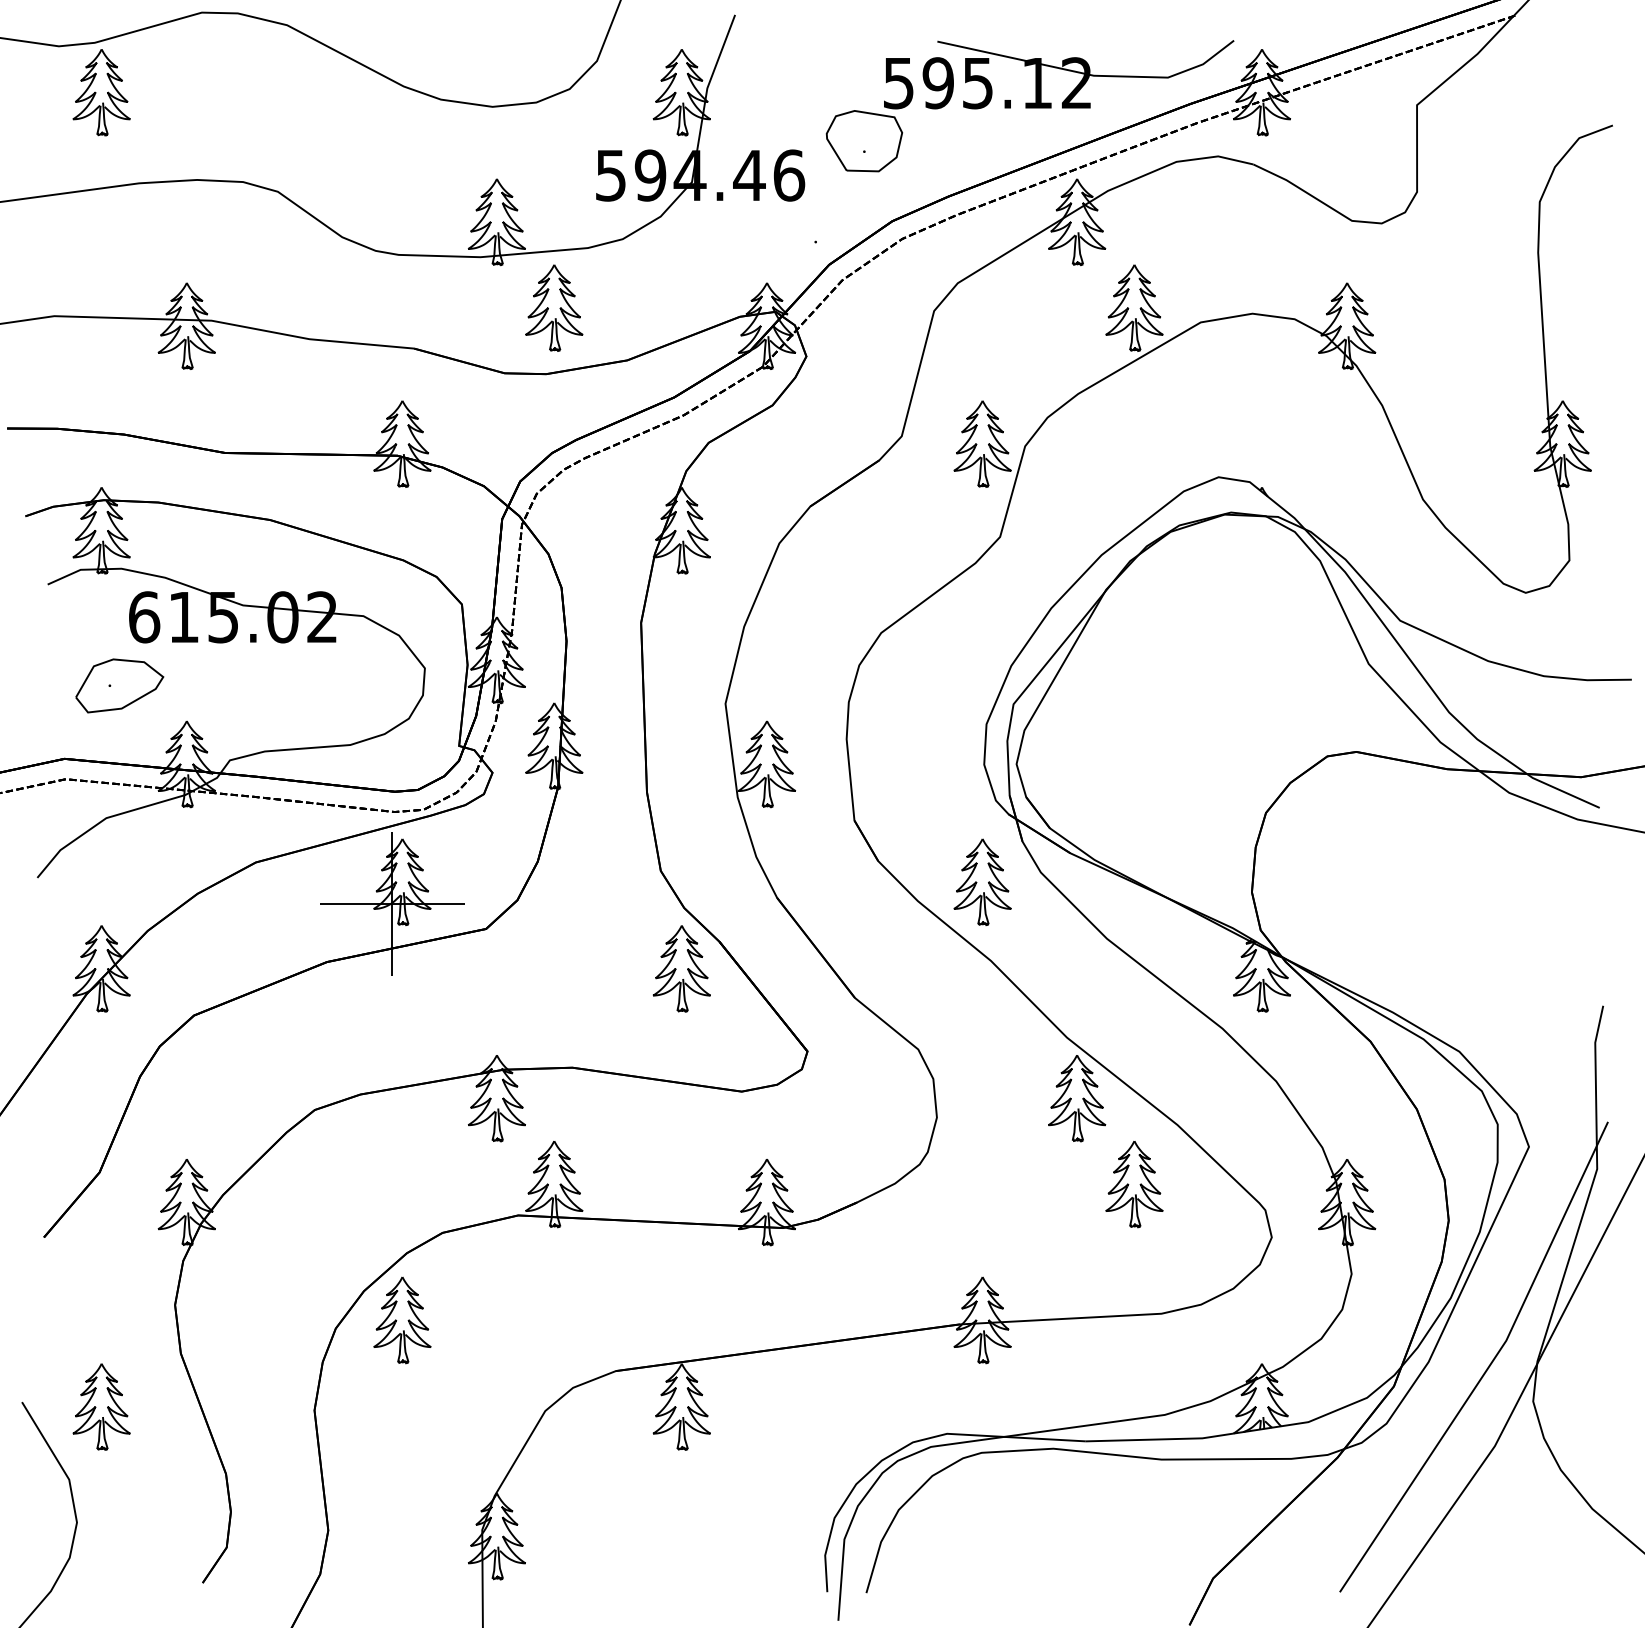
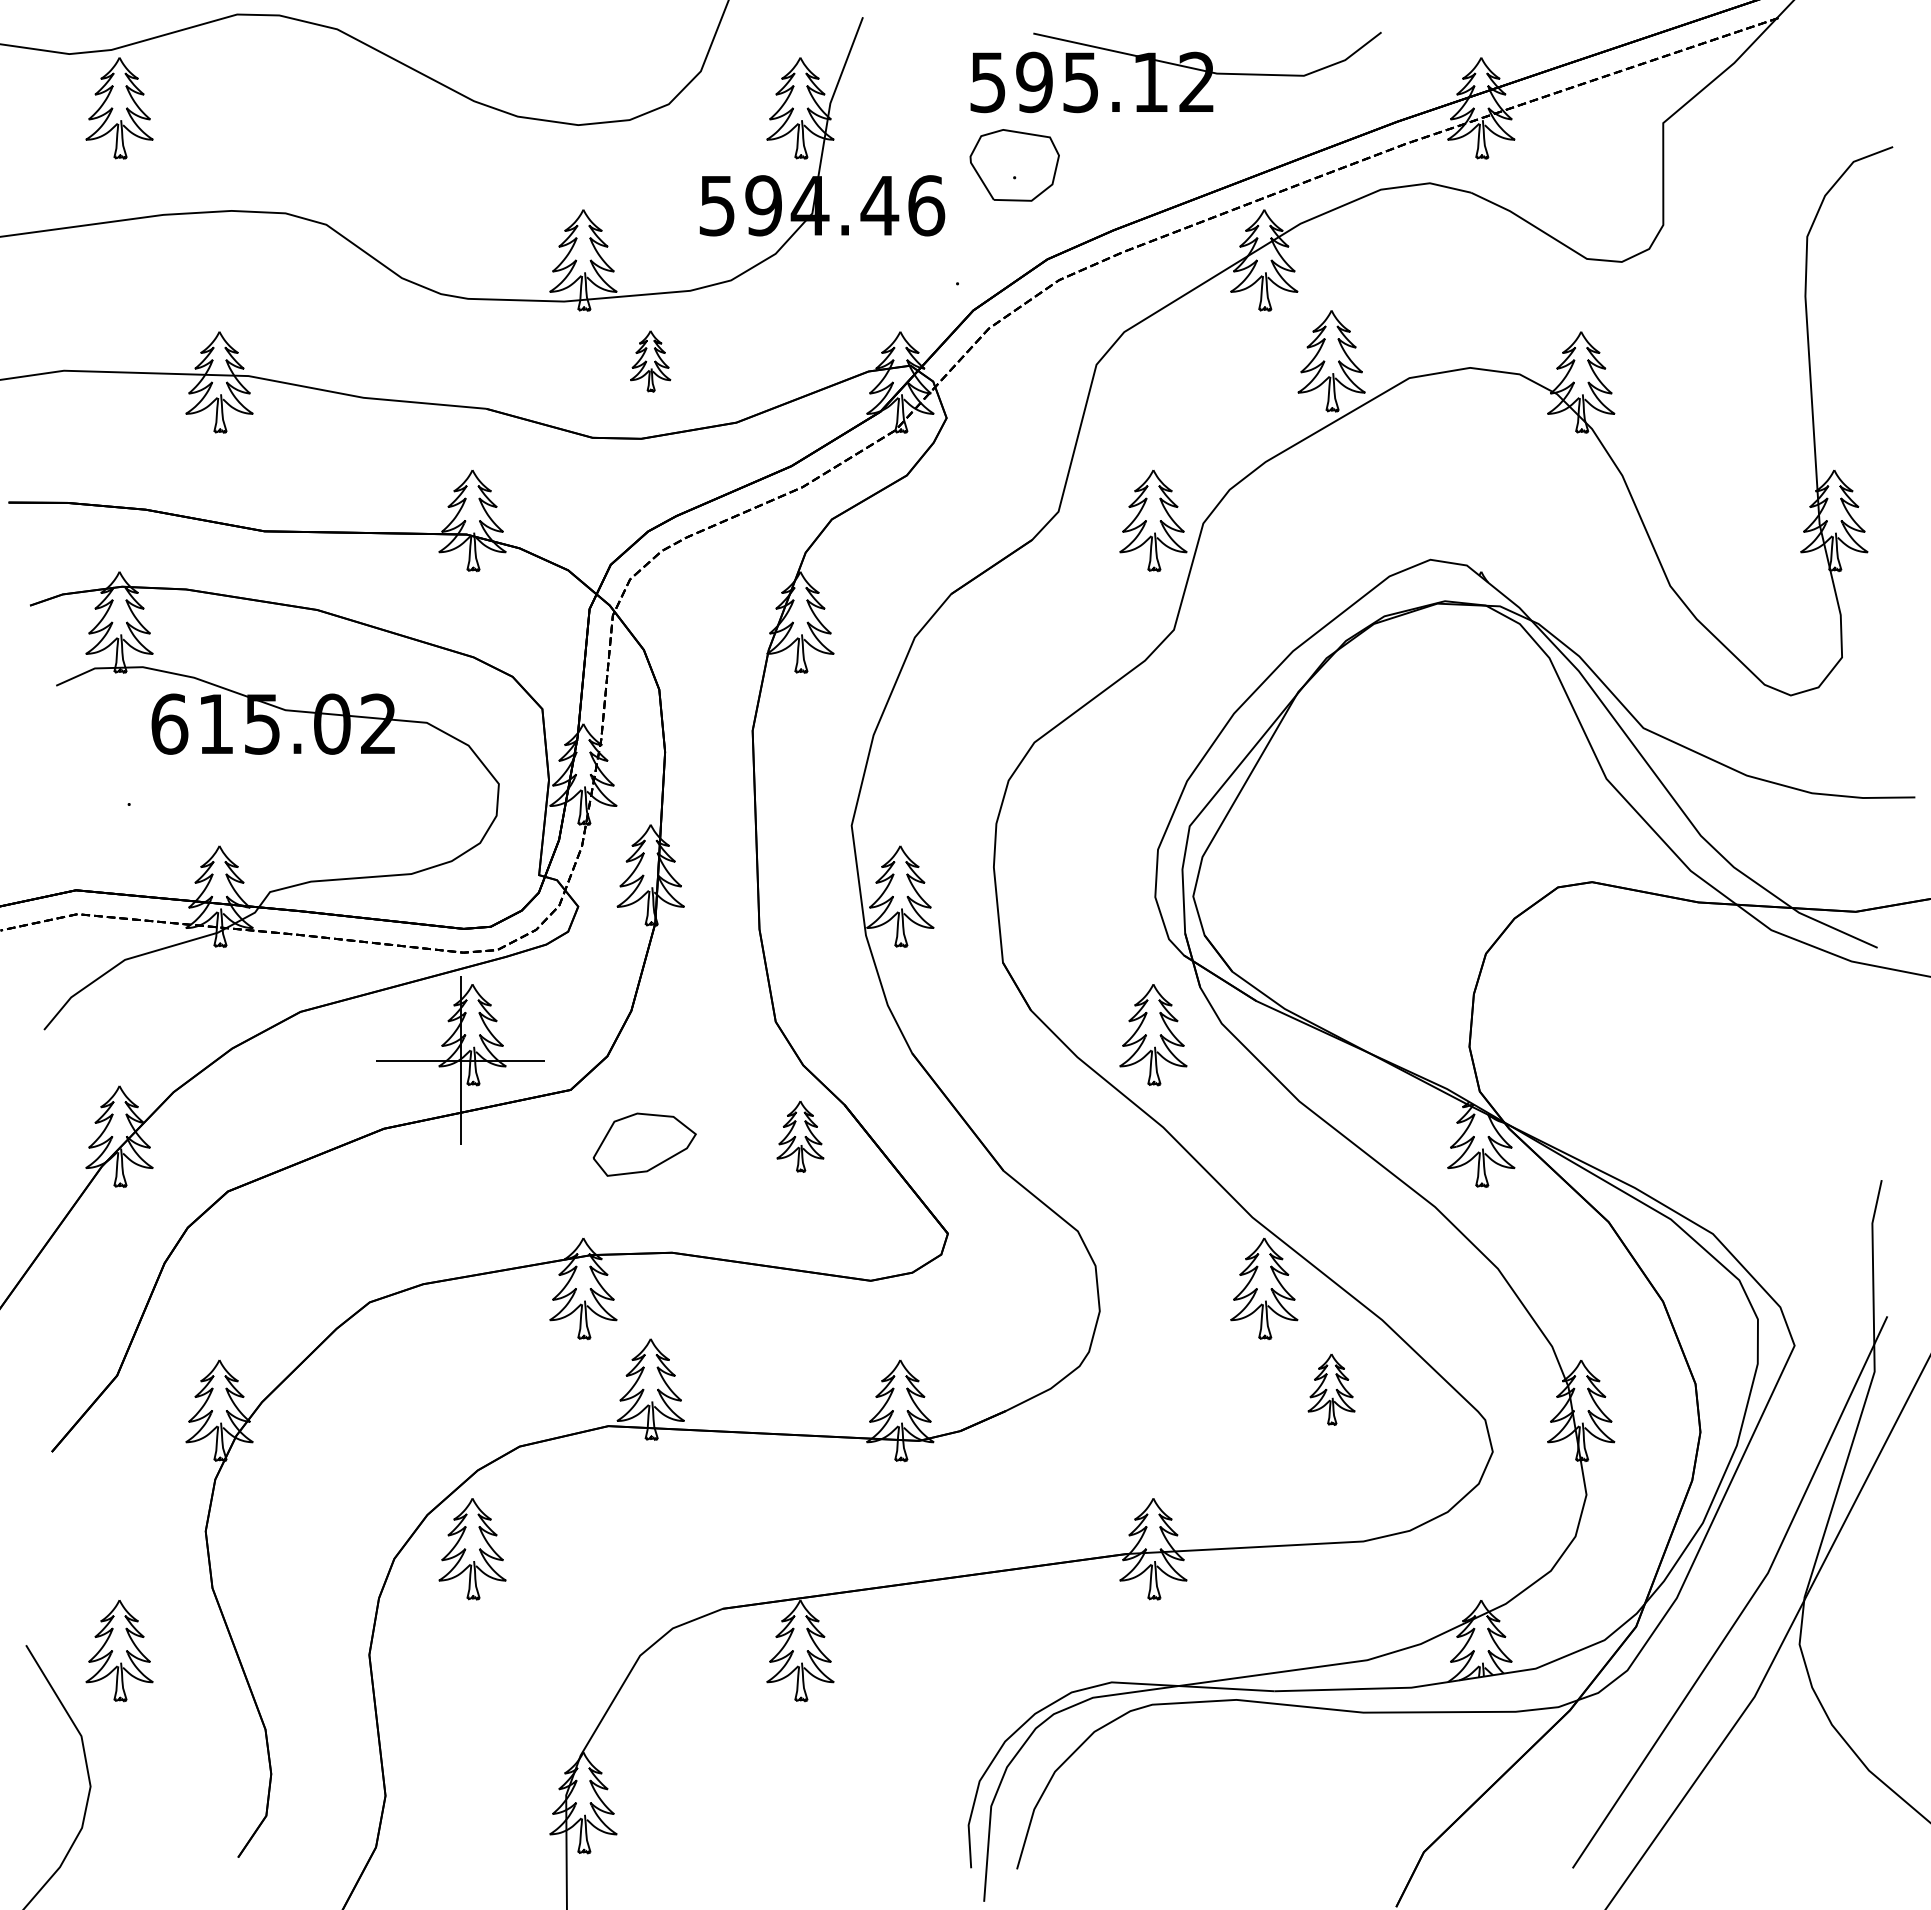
part: (1061, 69) -> (1178, 66), moved
part: (554, 308) -> (650, 361), size x0.6
part: (119, 685) -> (644, 1144), moved
part: (681, 968) -> (800, 1136), size x0.7
part: (1134, 1184) -> (1331, 1389), size x0.7

